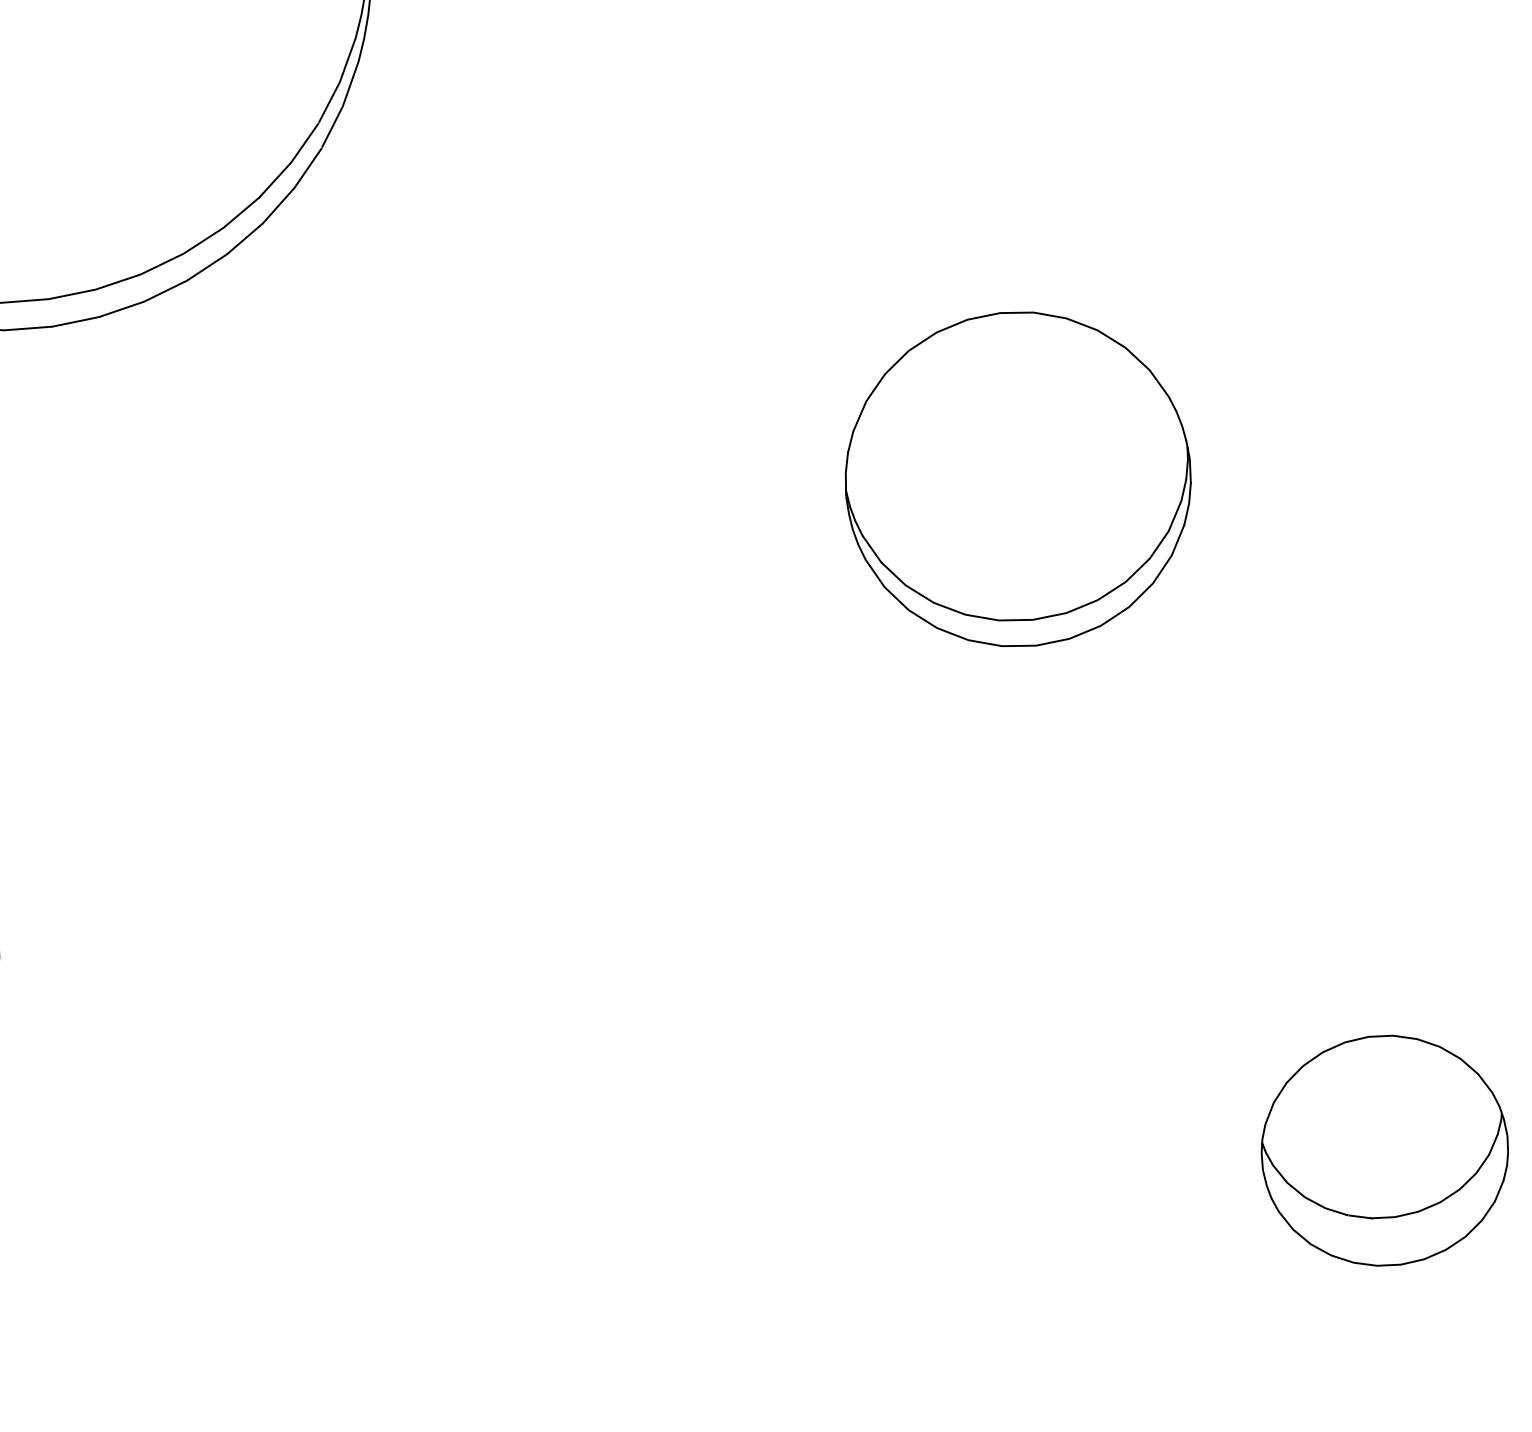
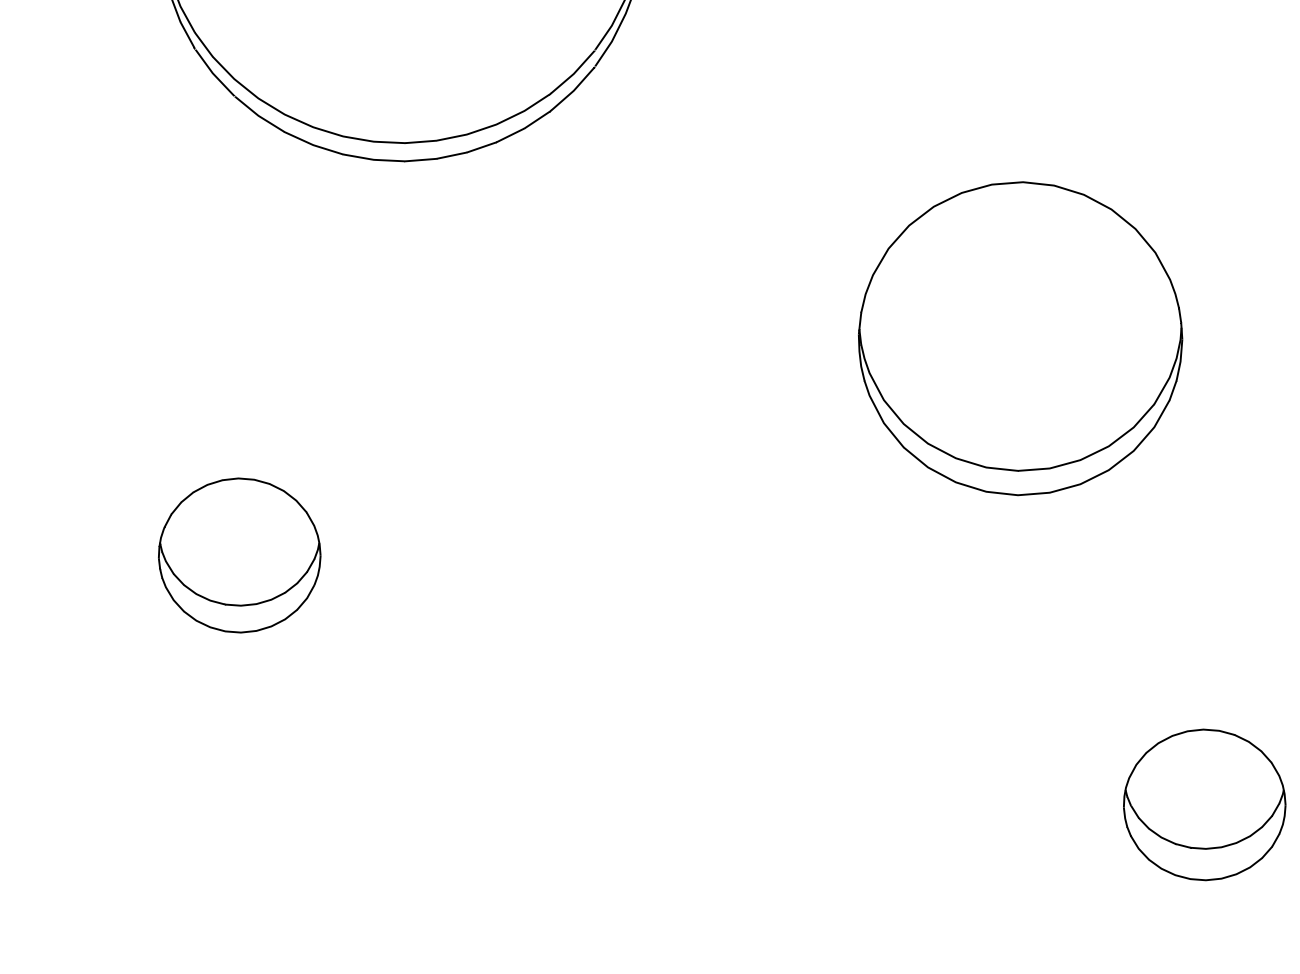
part: (1017, 478) -> (1020, 338), size x1.43

